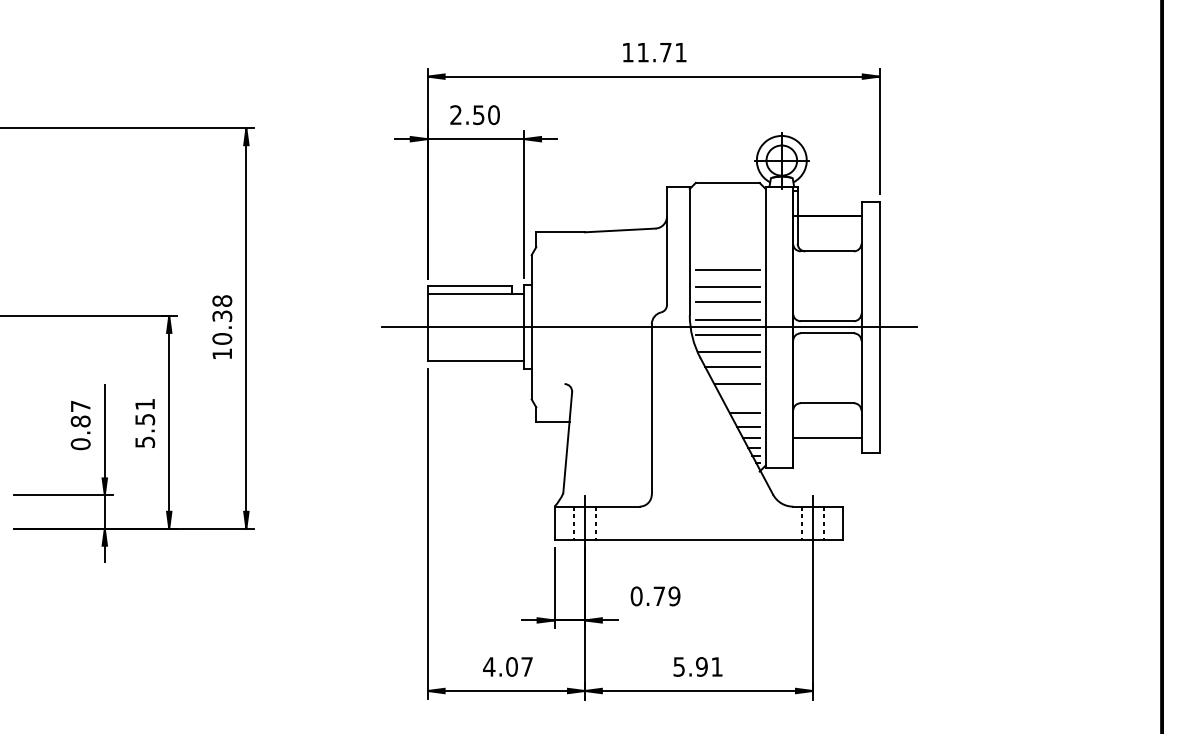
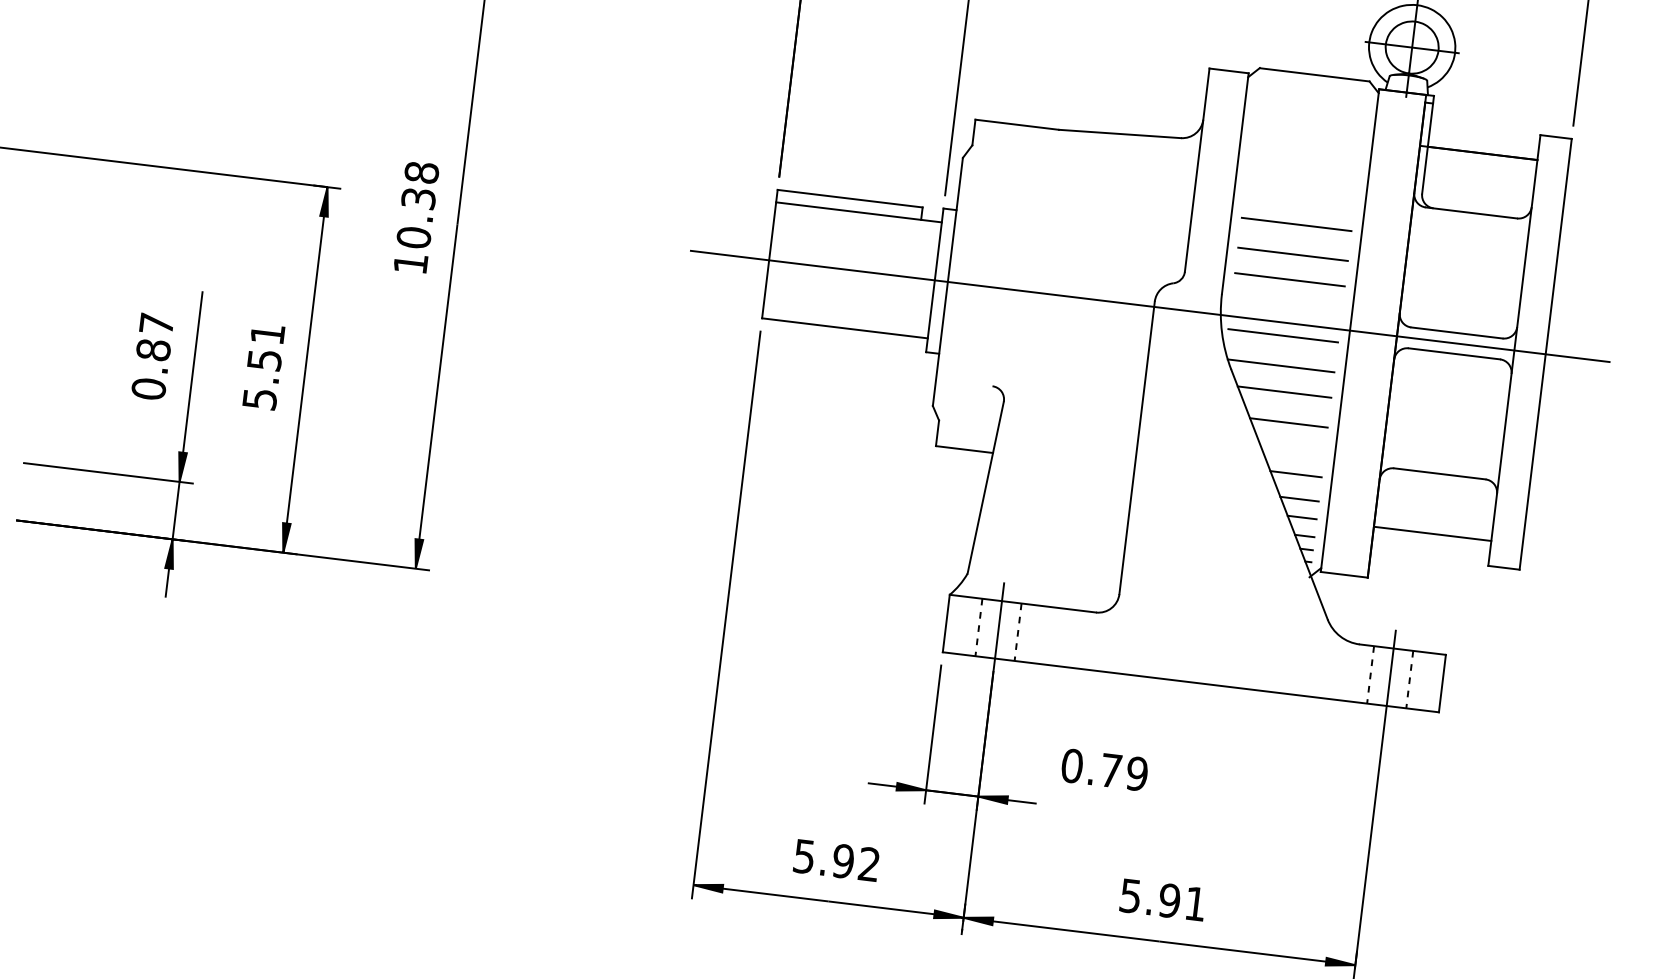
line: (727, 319) -> (1285, 309), removed
text: (507, 666) -> (835, 859), 4.07 -> 5.92

